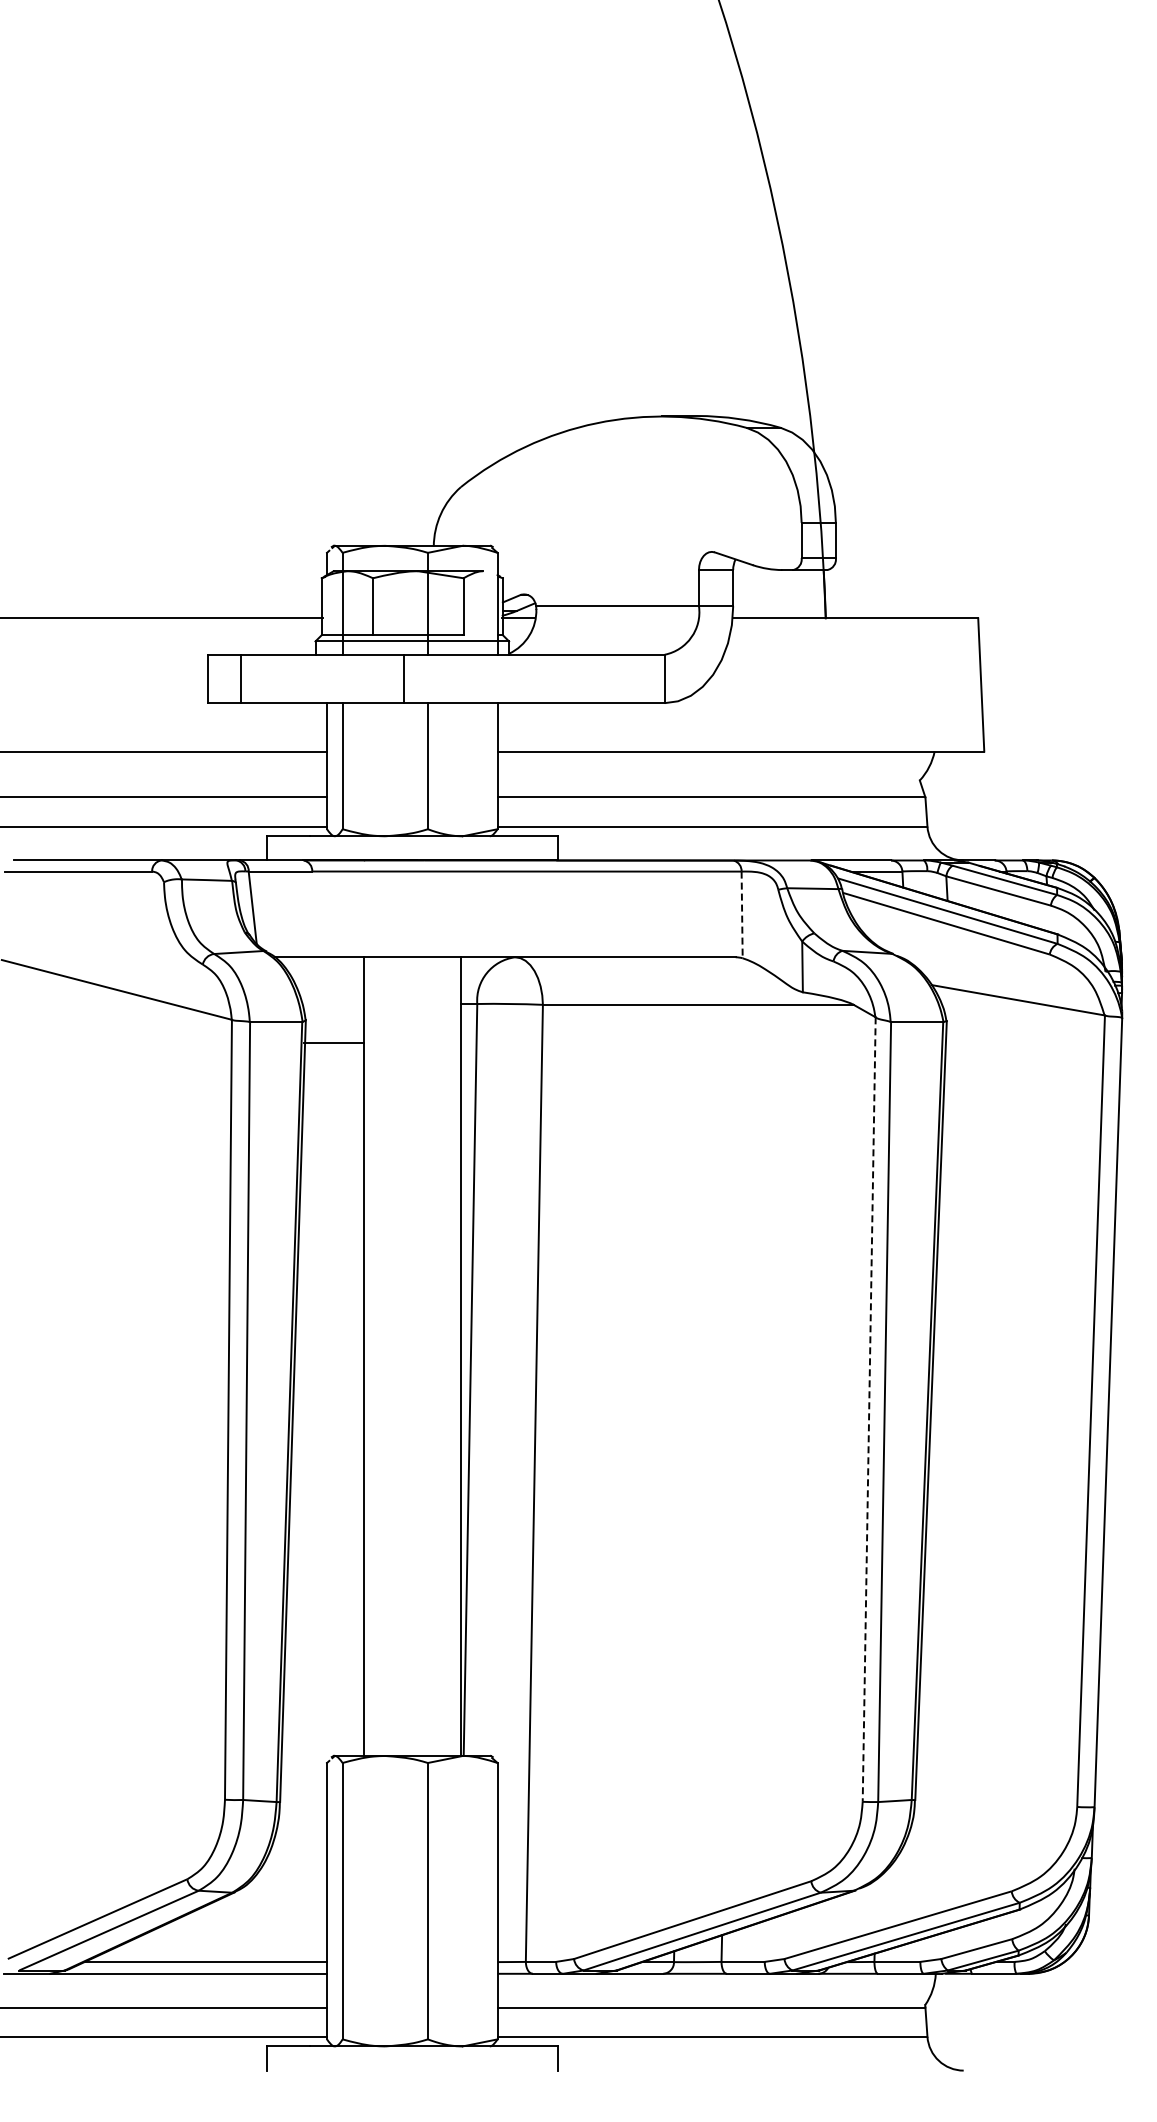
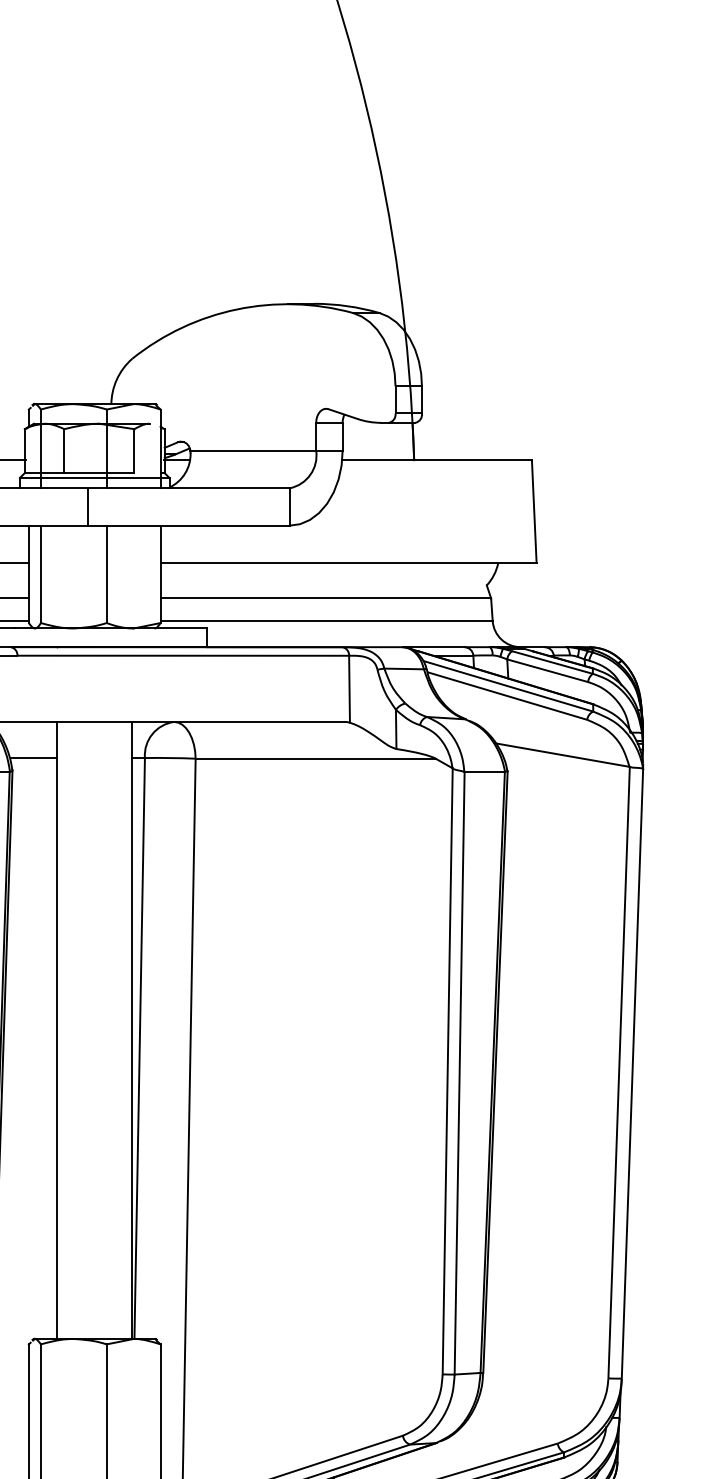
line: (742, 915) -> (349, 689), dashed -> solid
line: (333, 1043) -> (33, 758), moved
line: (869, 1410) -> (447, 1072), dashed -> solid

